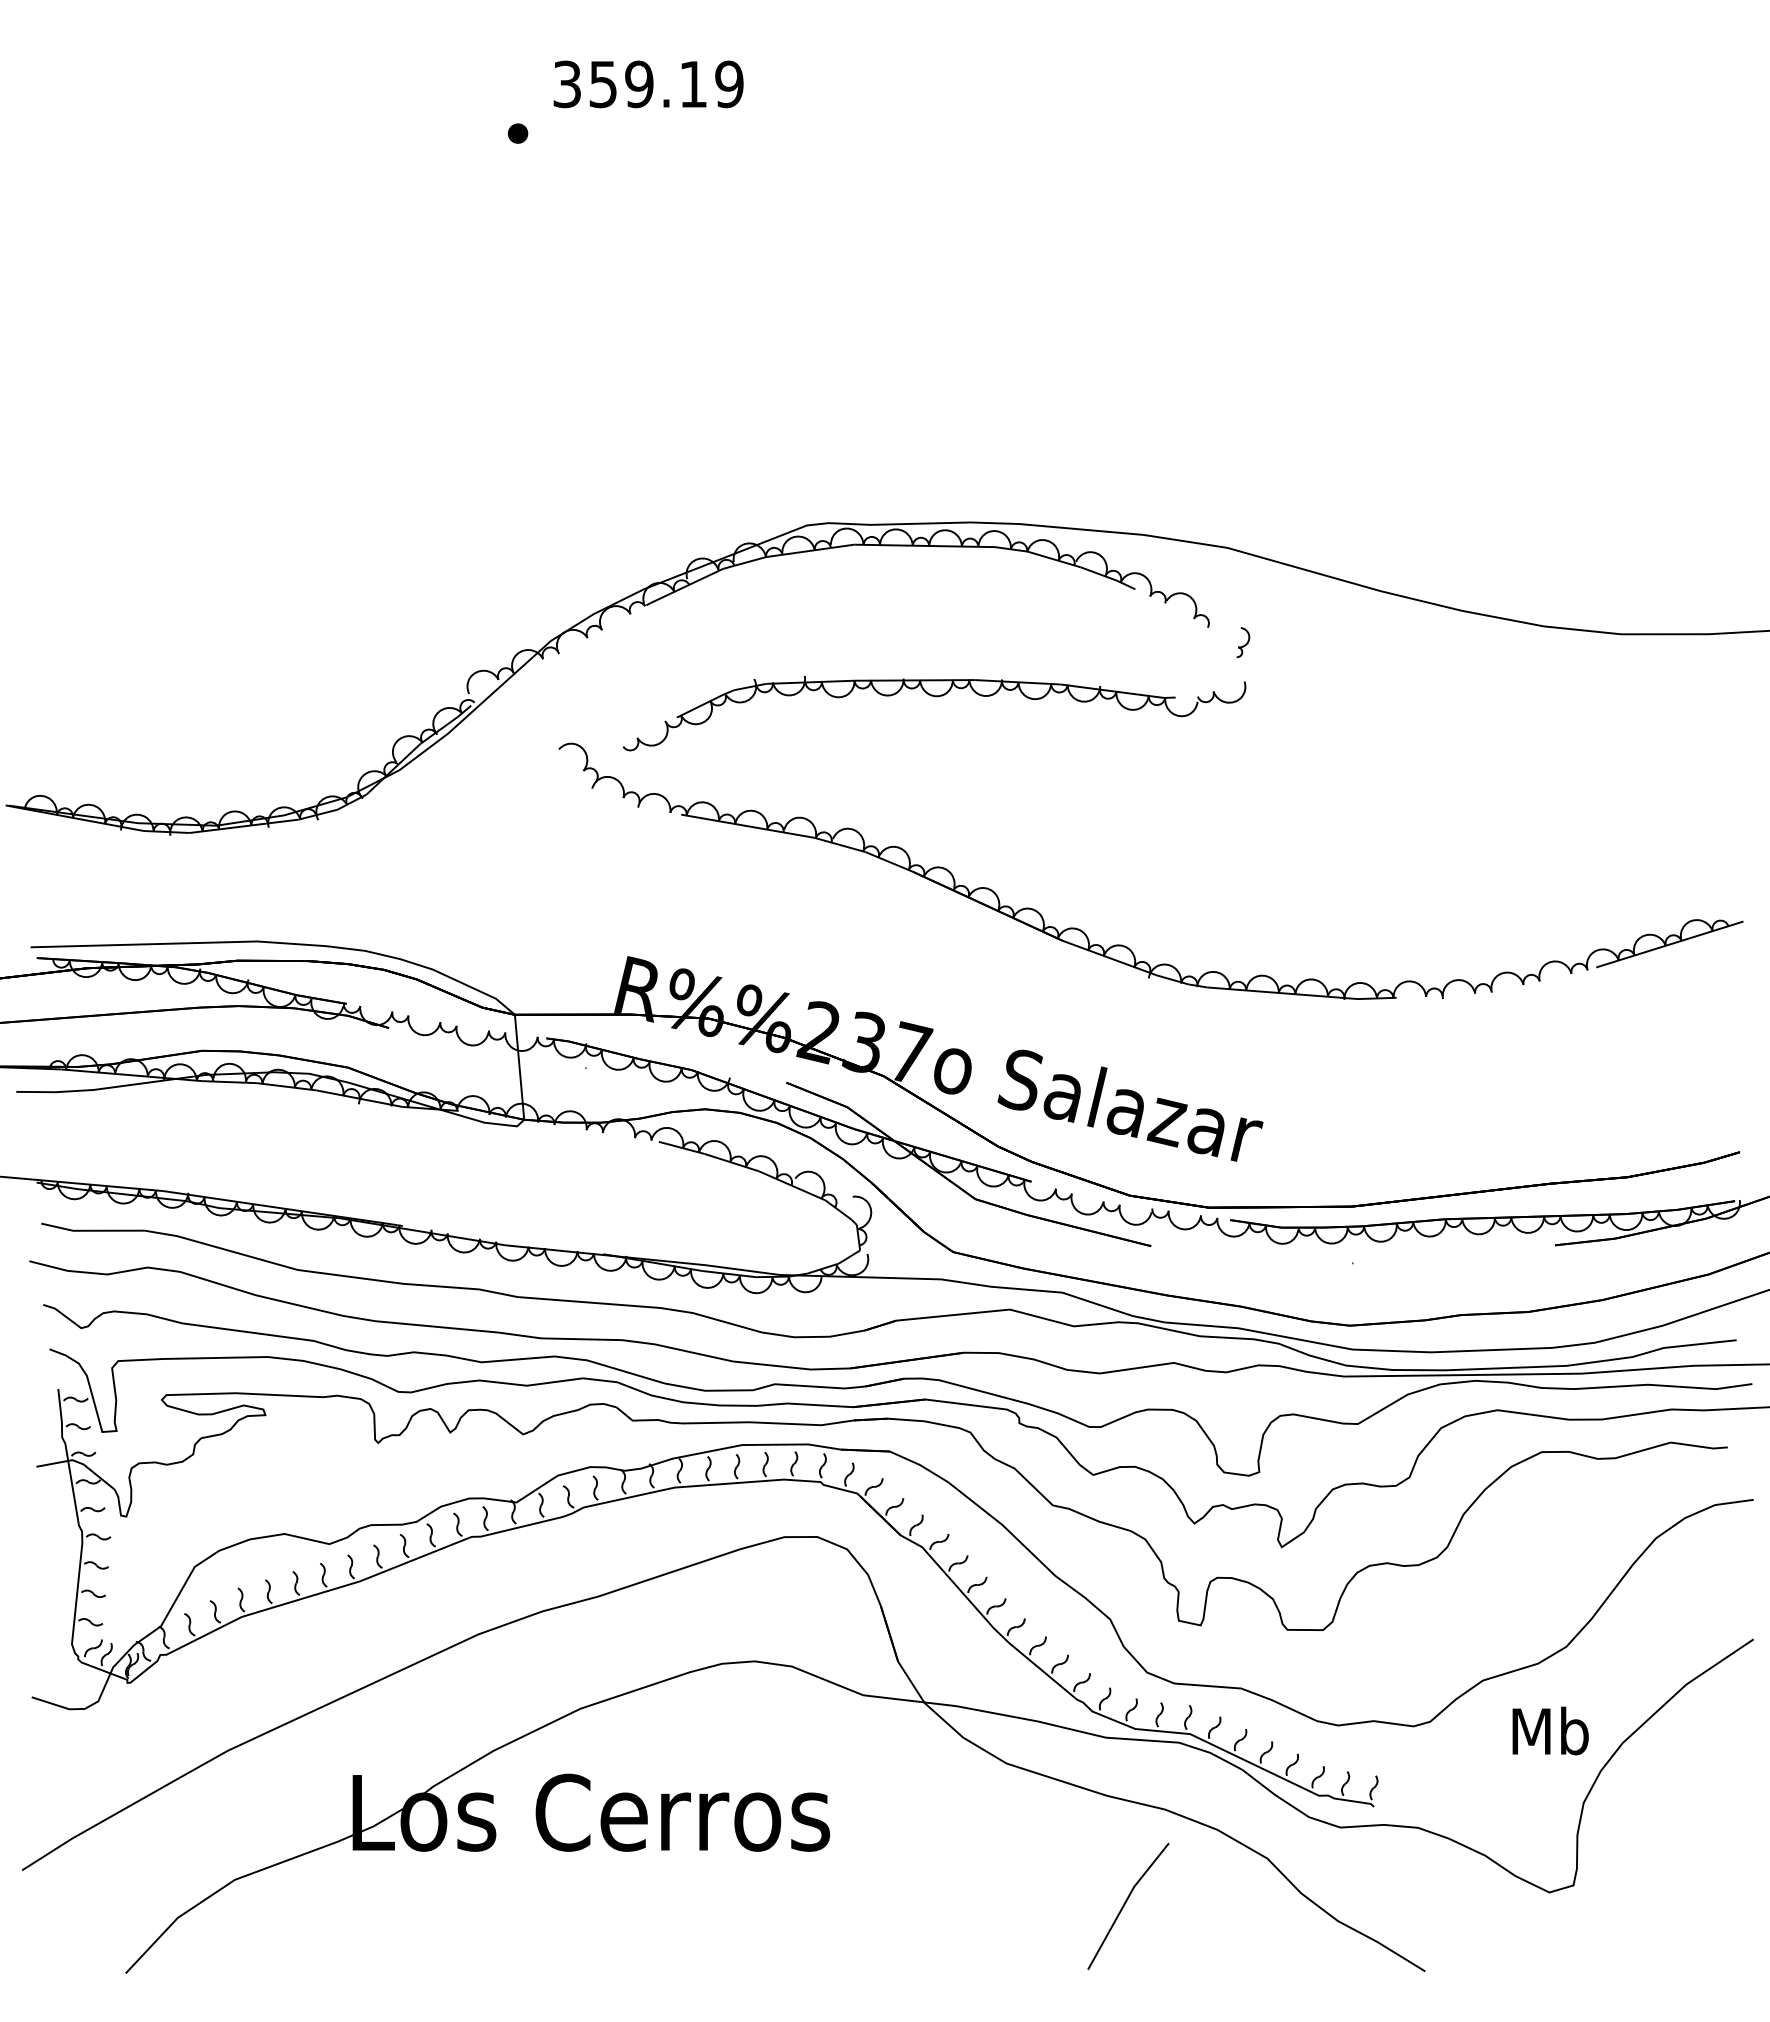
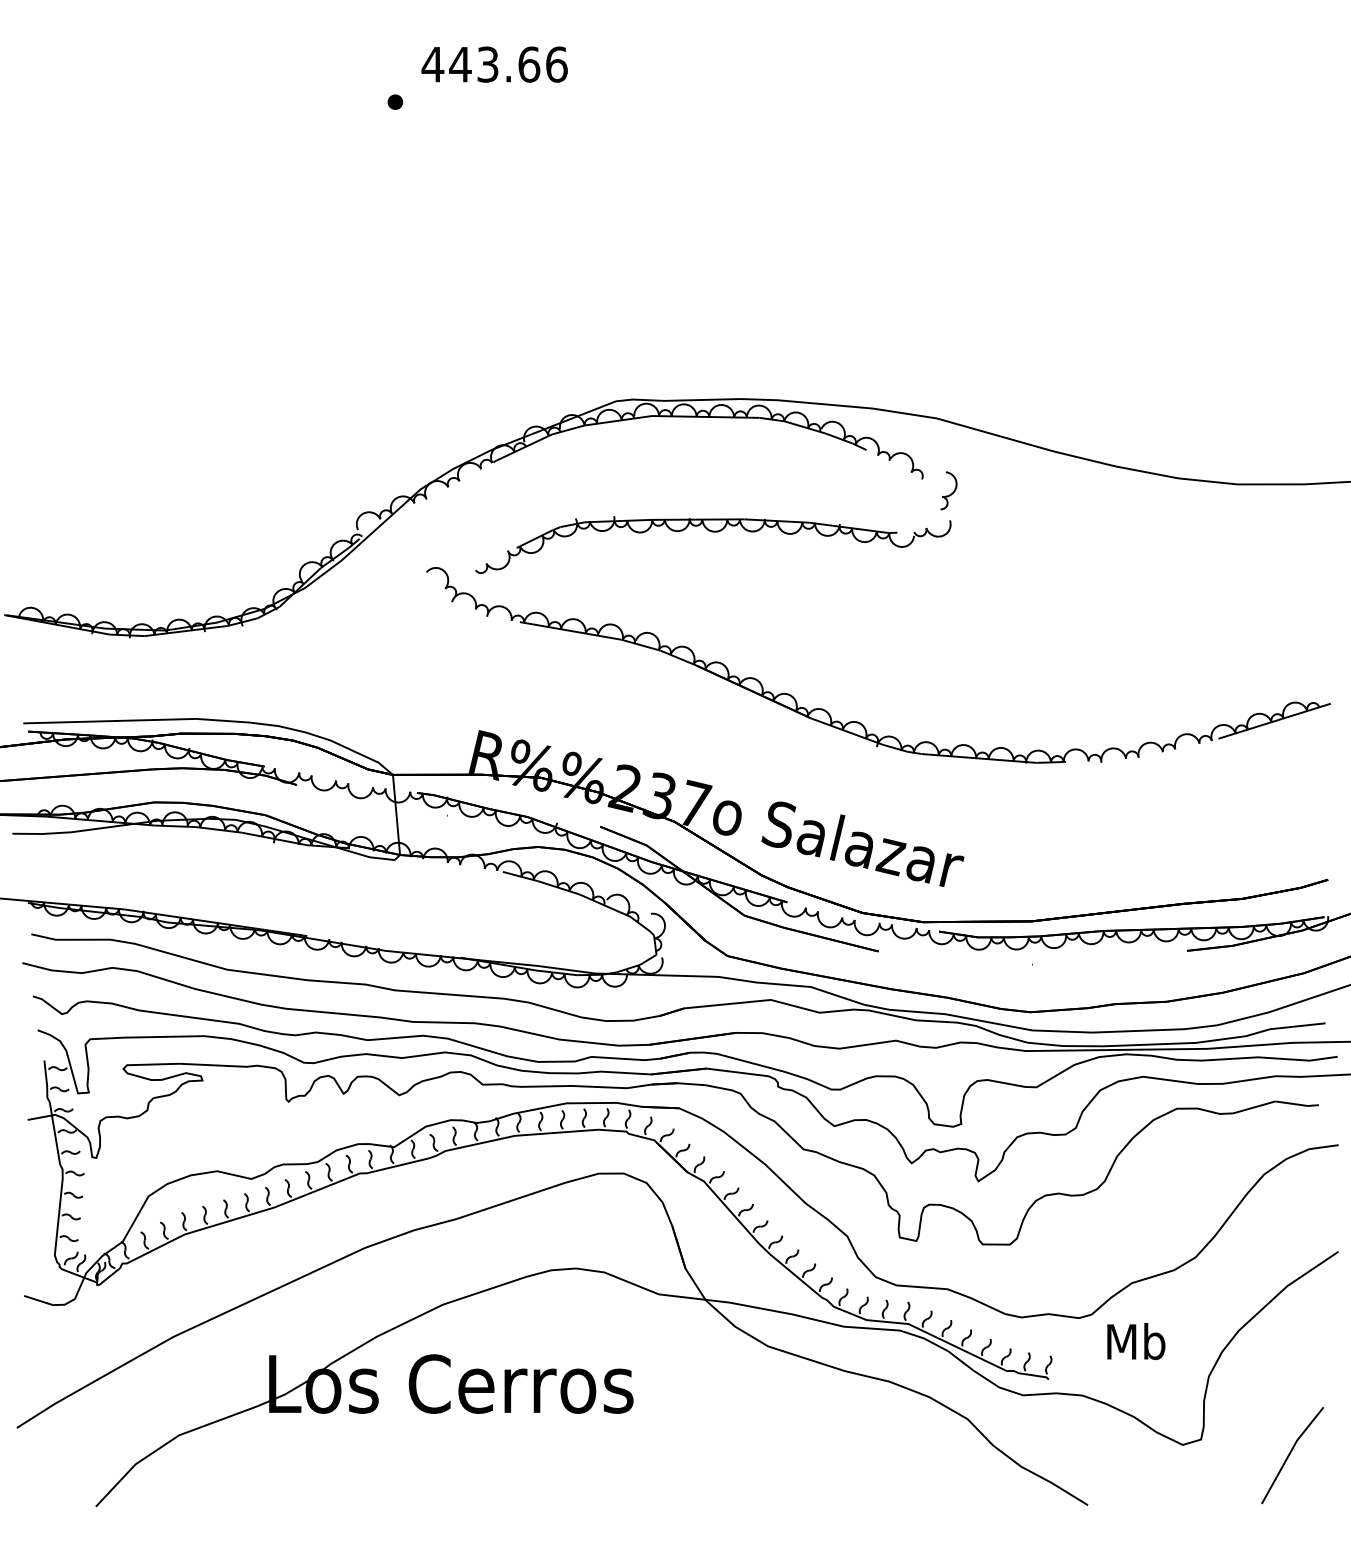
text: (647, 84) -> (494, 64), 359.19 -> 443.66
part: (1243, 642) -> (949, 490), size x1.67
text: (1550, 1730) -> (1136, 1341), moved
line: (1125, 1904) -> (1290, 1454), moved

